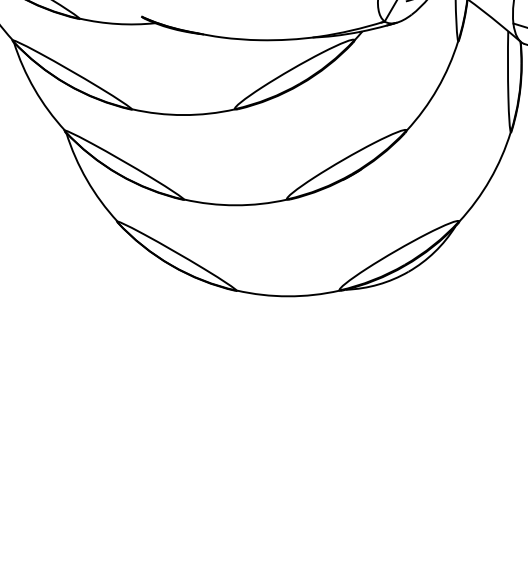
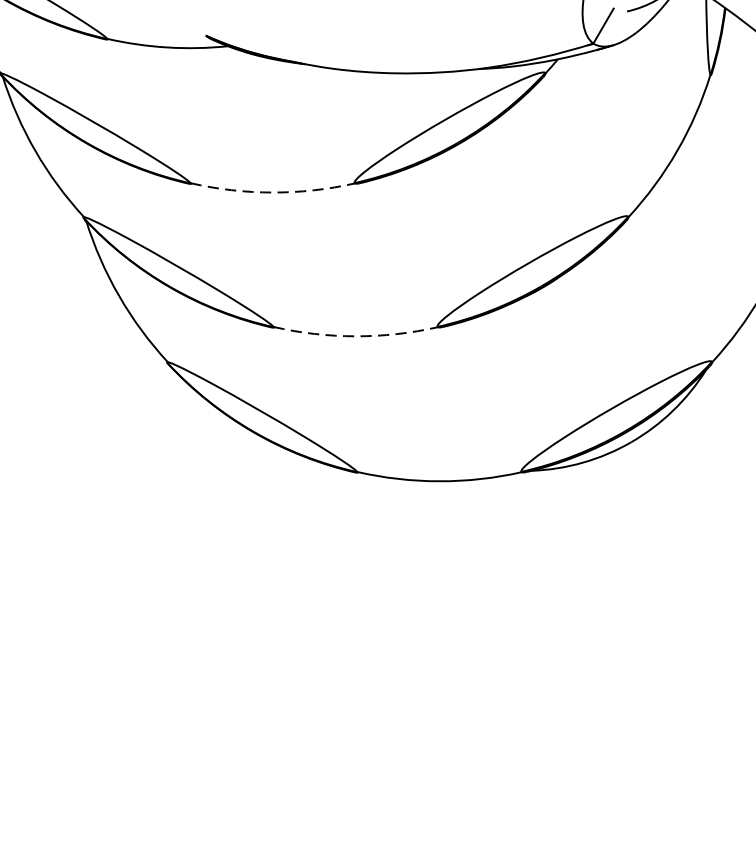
arc: (183, 115) -> (272, 193), solid -> dashed
arc: (235, 205) -> (355, 336), solid -> dashed

